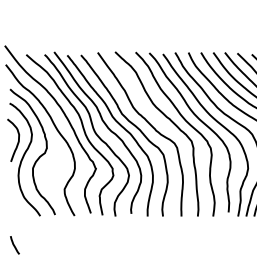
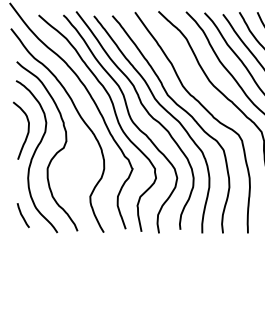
line: (14, 245) -> (22, 215), moved

